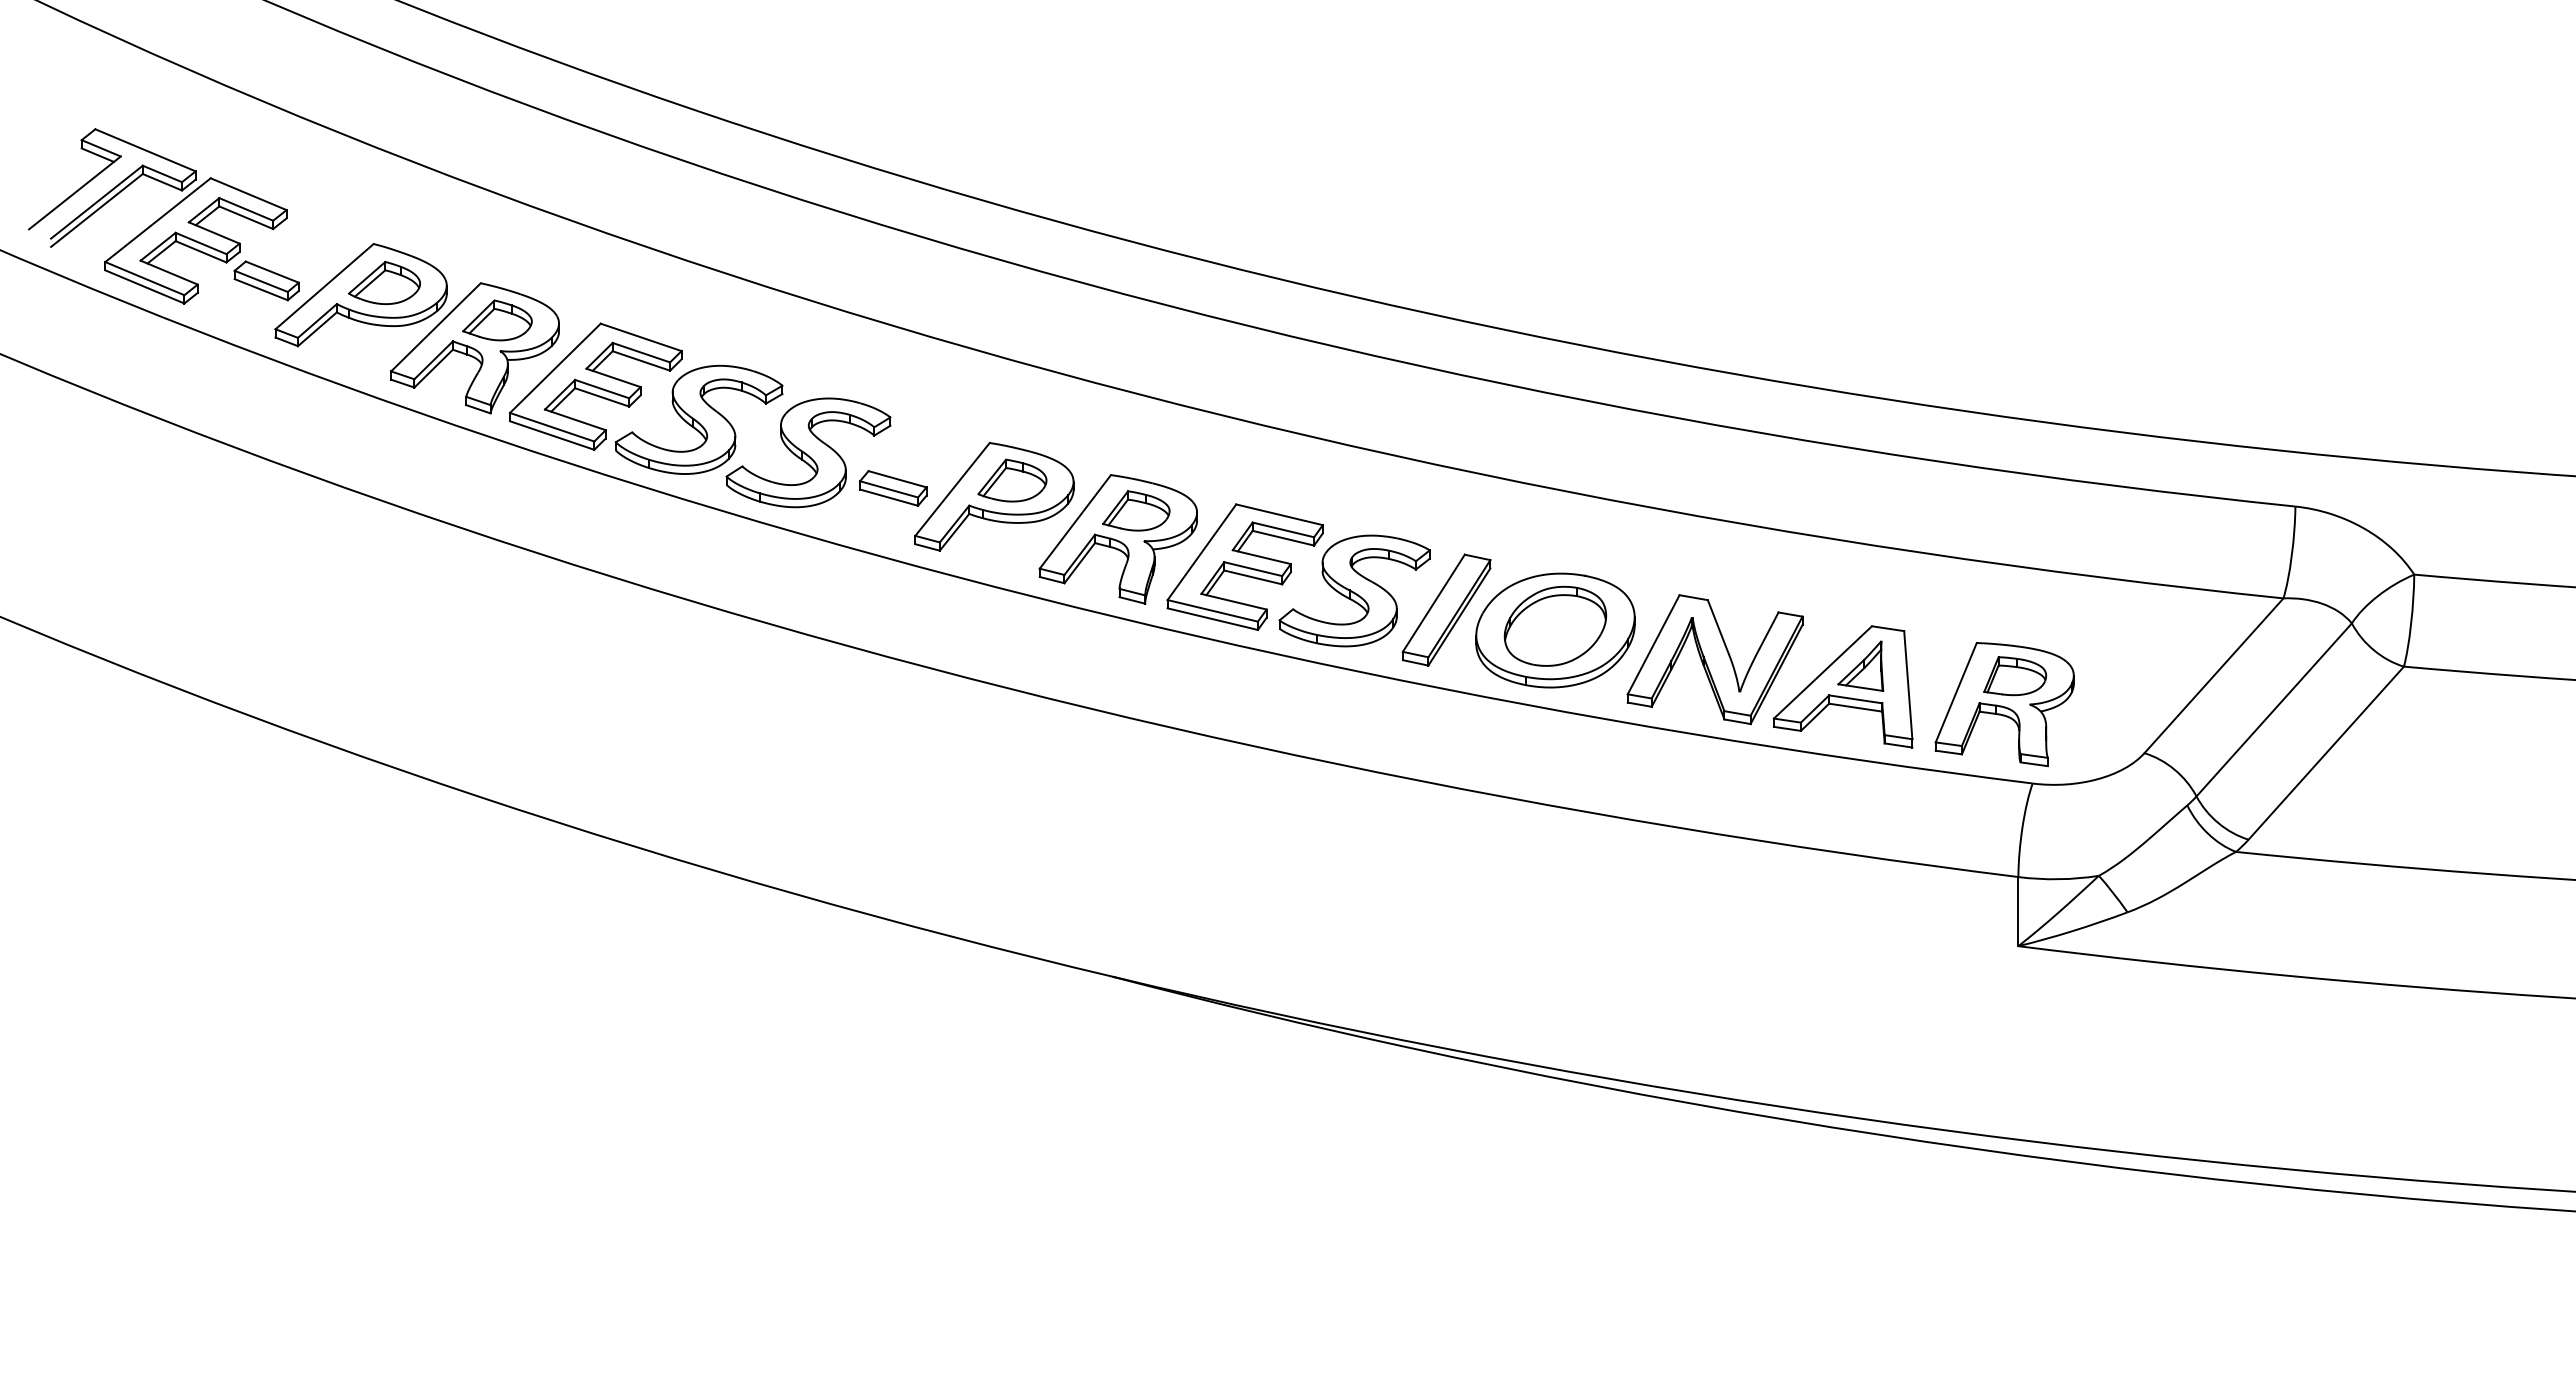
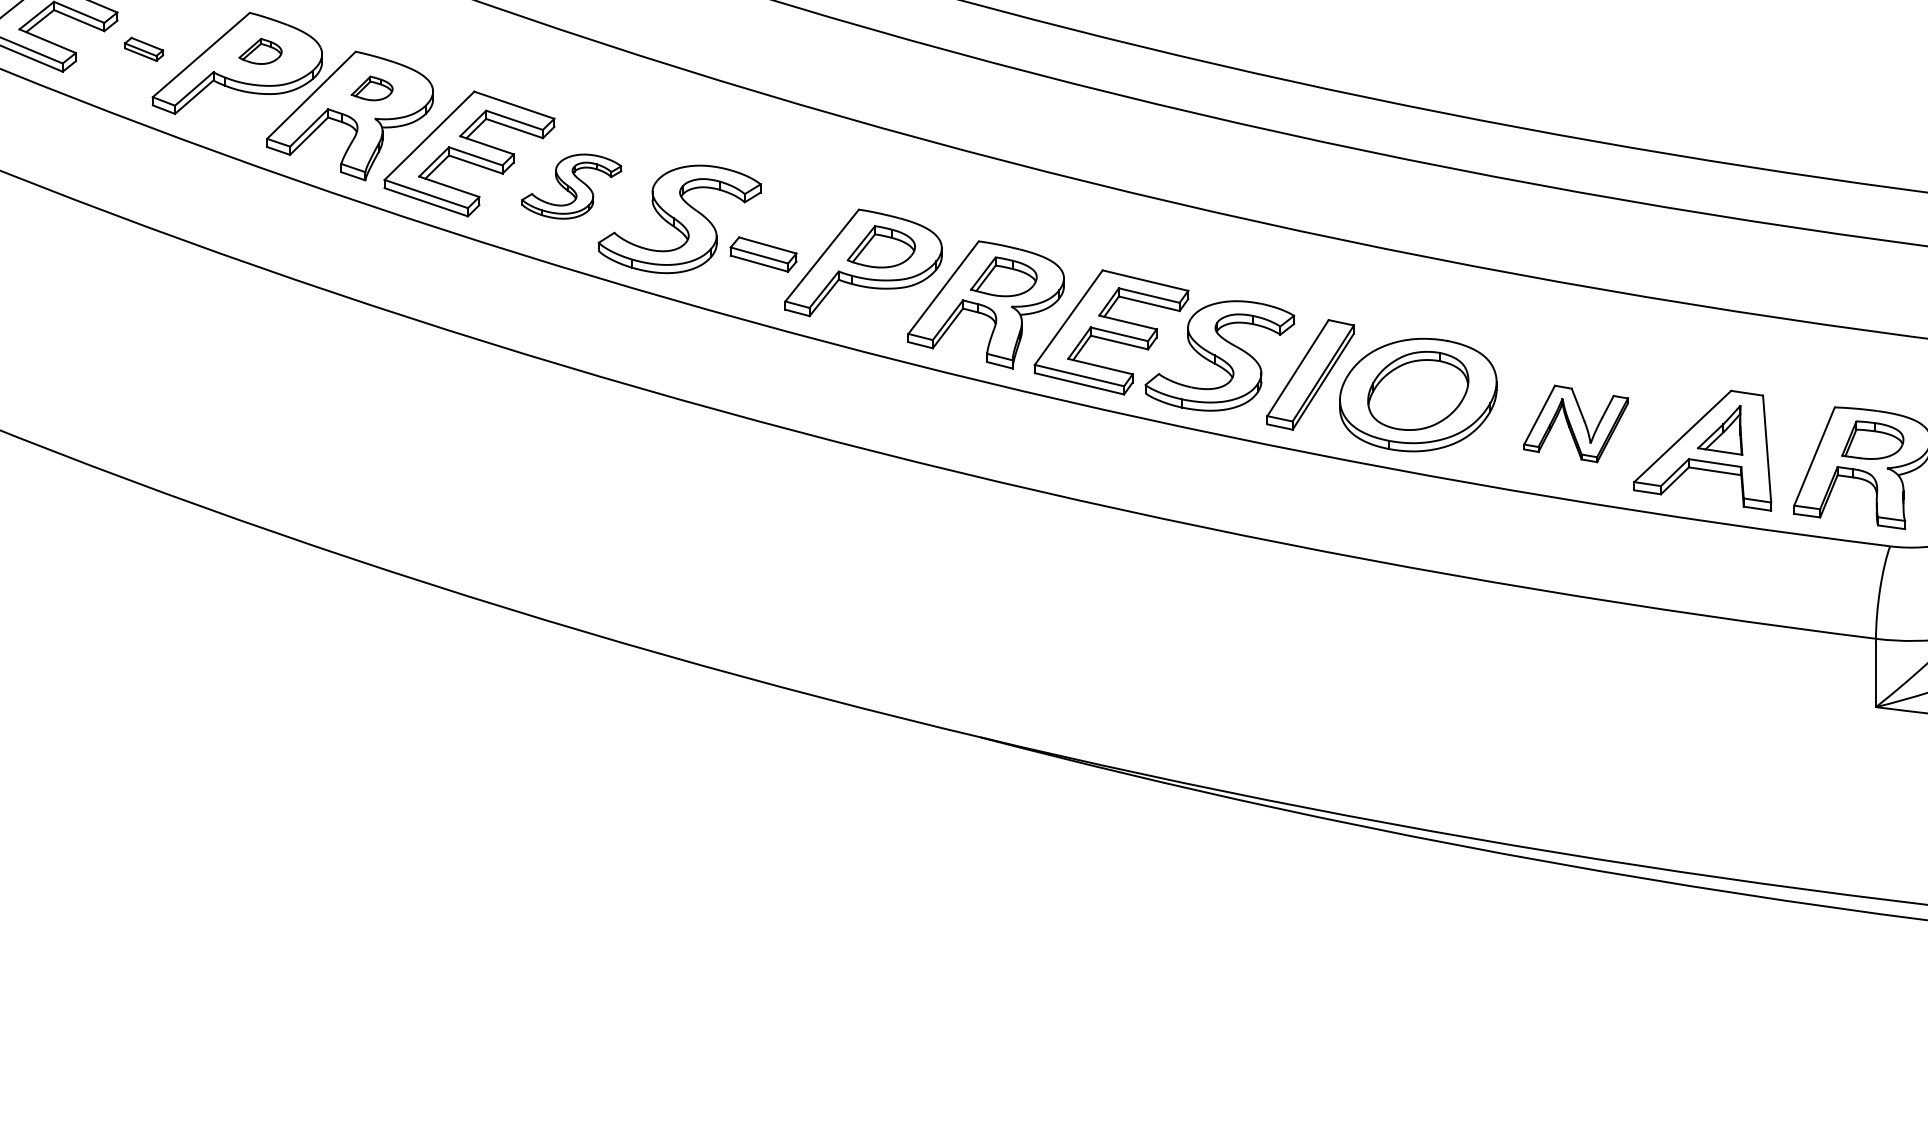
part: (266, 280) -> (143, 48), size x0.6
part: (384, 282) -> (260, 50), size x0.6
part: (497, 320) -> (372, 88), size x0.6
part: (699, 419) -> (571, 186), size x0.6
part: (1714, 659) -> (1575, 423), size x0.6

